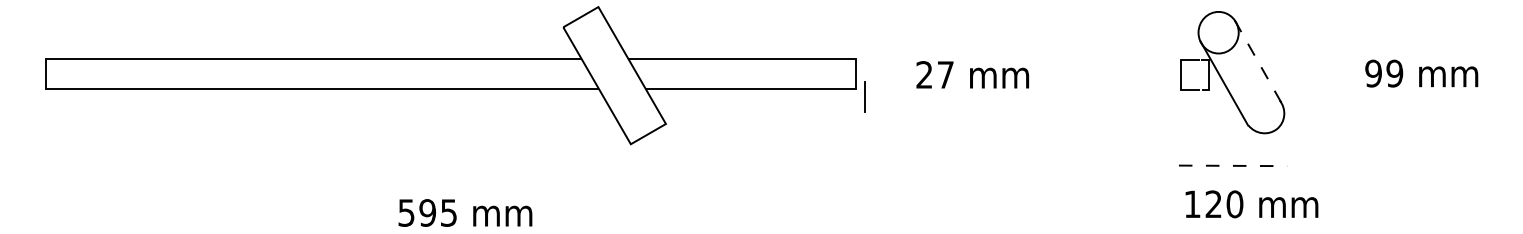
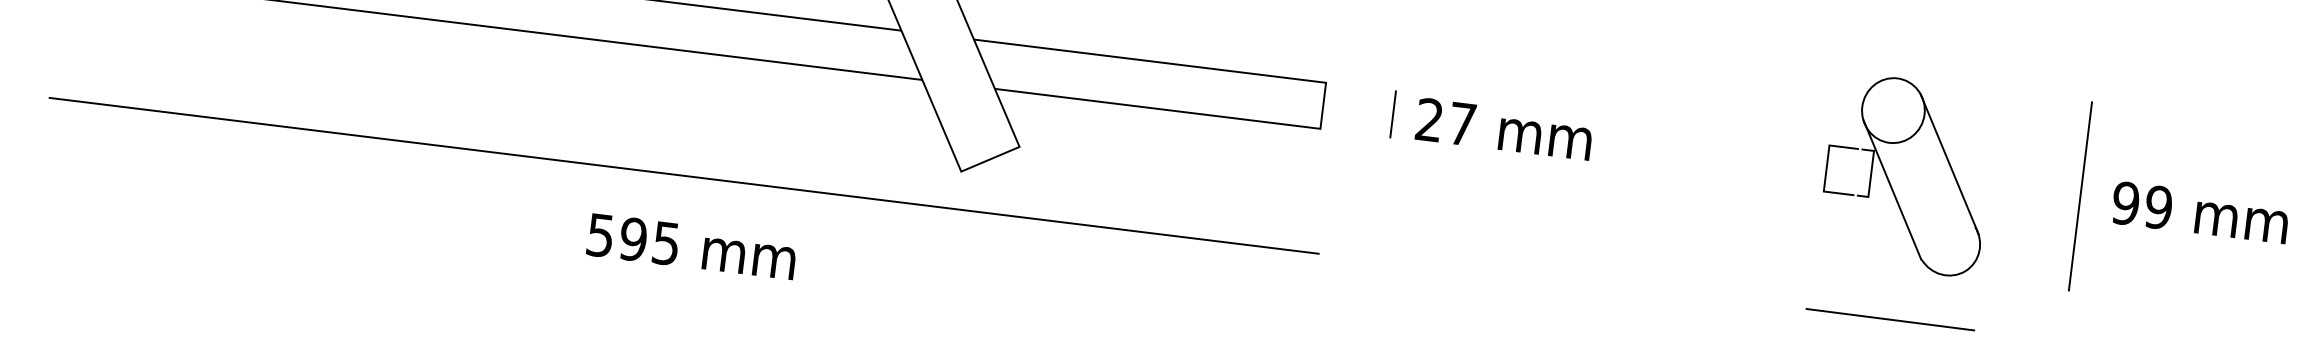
line: (1258, 62) -> (1949, 164), dashed -> solid
line: (1344, 72) -> (2080, 196), added
line: (864, 96) -> (1392, 113), moved
line: (1233, 165) -> (1891, 319), dashed -> solid
line: (454, 168) -> (683, 175), added

